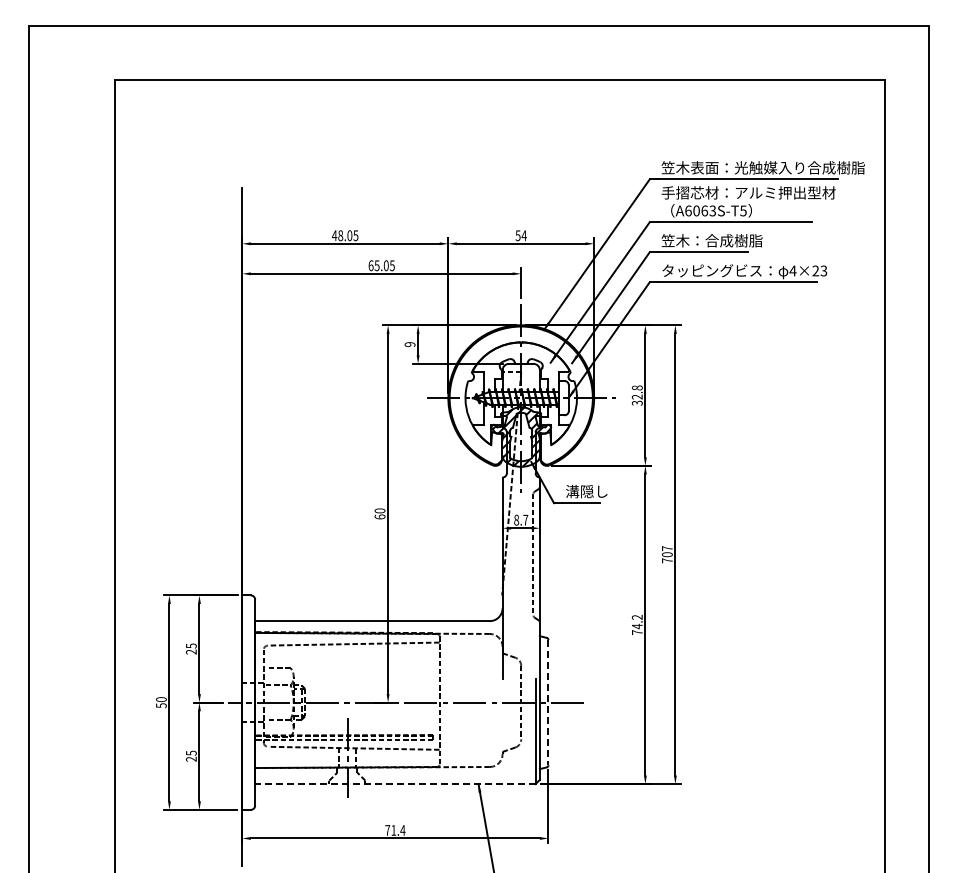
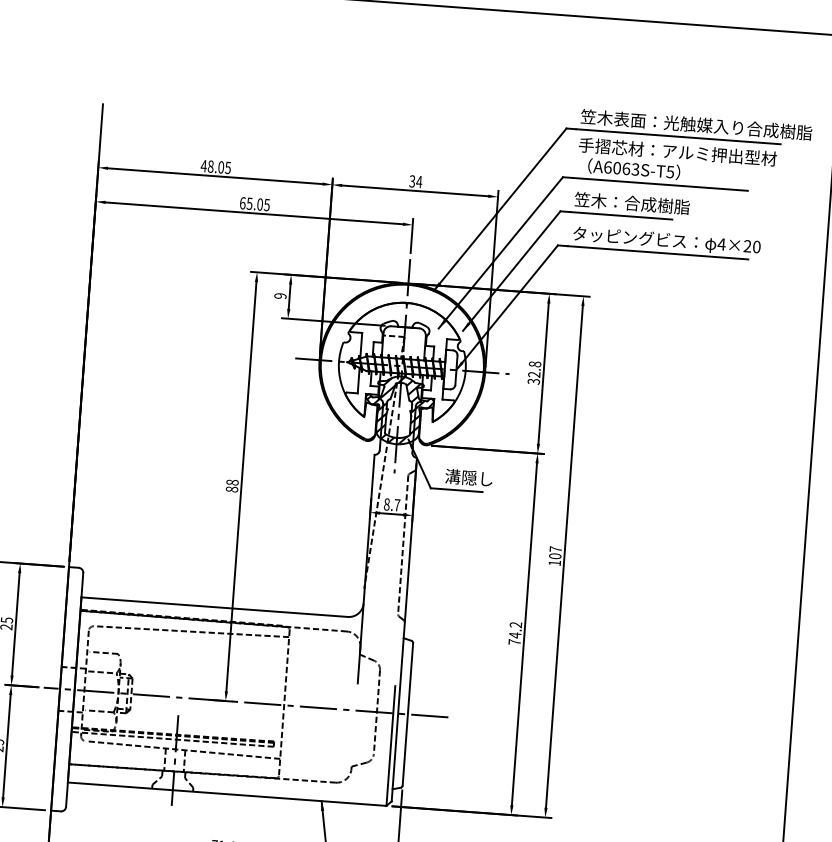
text: (518, 235) -> (412, 181), 54 -> 34
text: (823, 270) -> (756, 246), 4×23 -> 4×20
text: (379, 513) -> (231, 485), 60 -> 88
text: (667, 560) -> (554, 562), 707 -> 107
line: (548, 702) -> (407, 714), dashed -> solid
line: (394, 784) -> (226, 794), dashed -> solid

